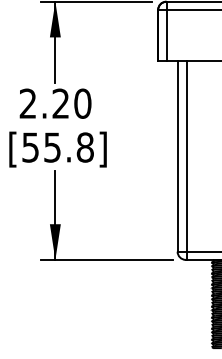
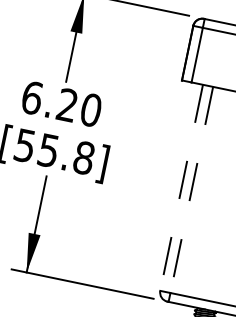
text: (27, 103) -> (31, 97), 2.20 -> 6.20
line: (177, 156) -> (181, 188), solid -> dashed
line: (187, 156) -> (192, 190), solid -> dashed

